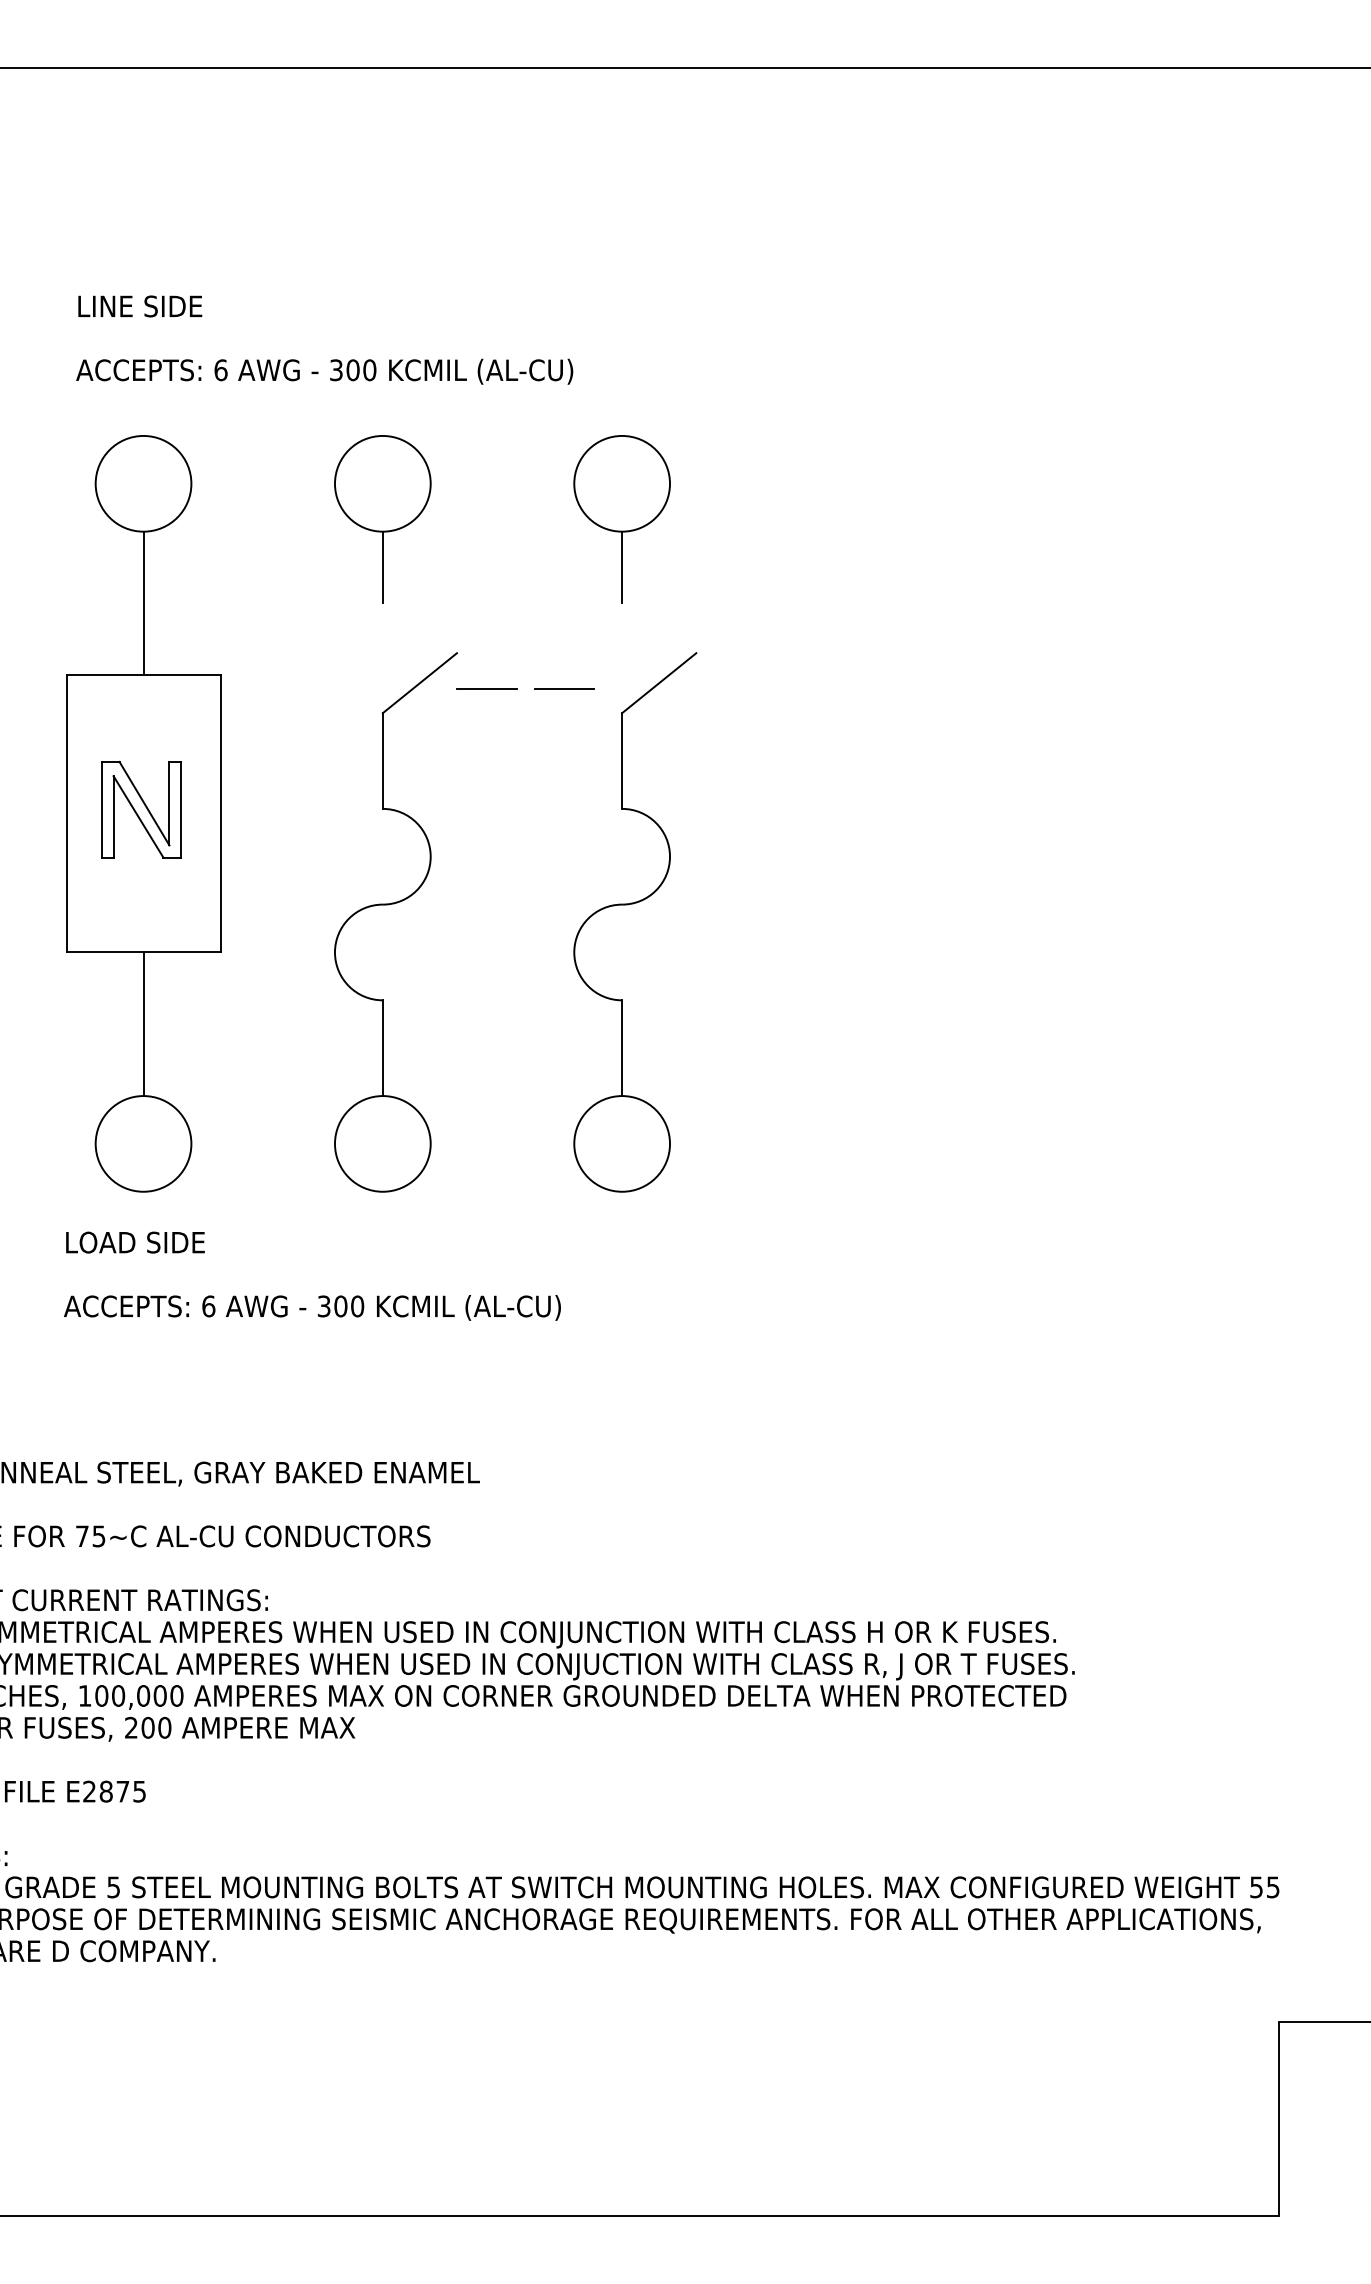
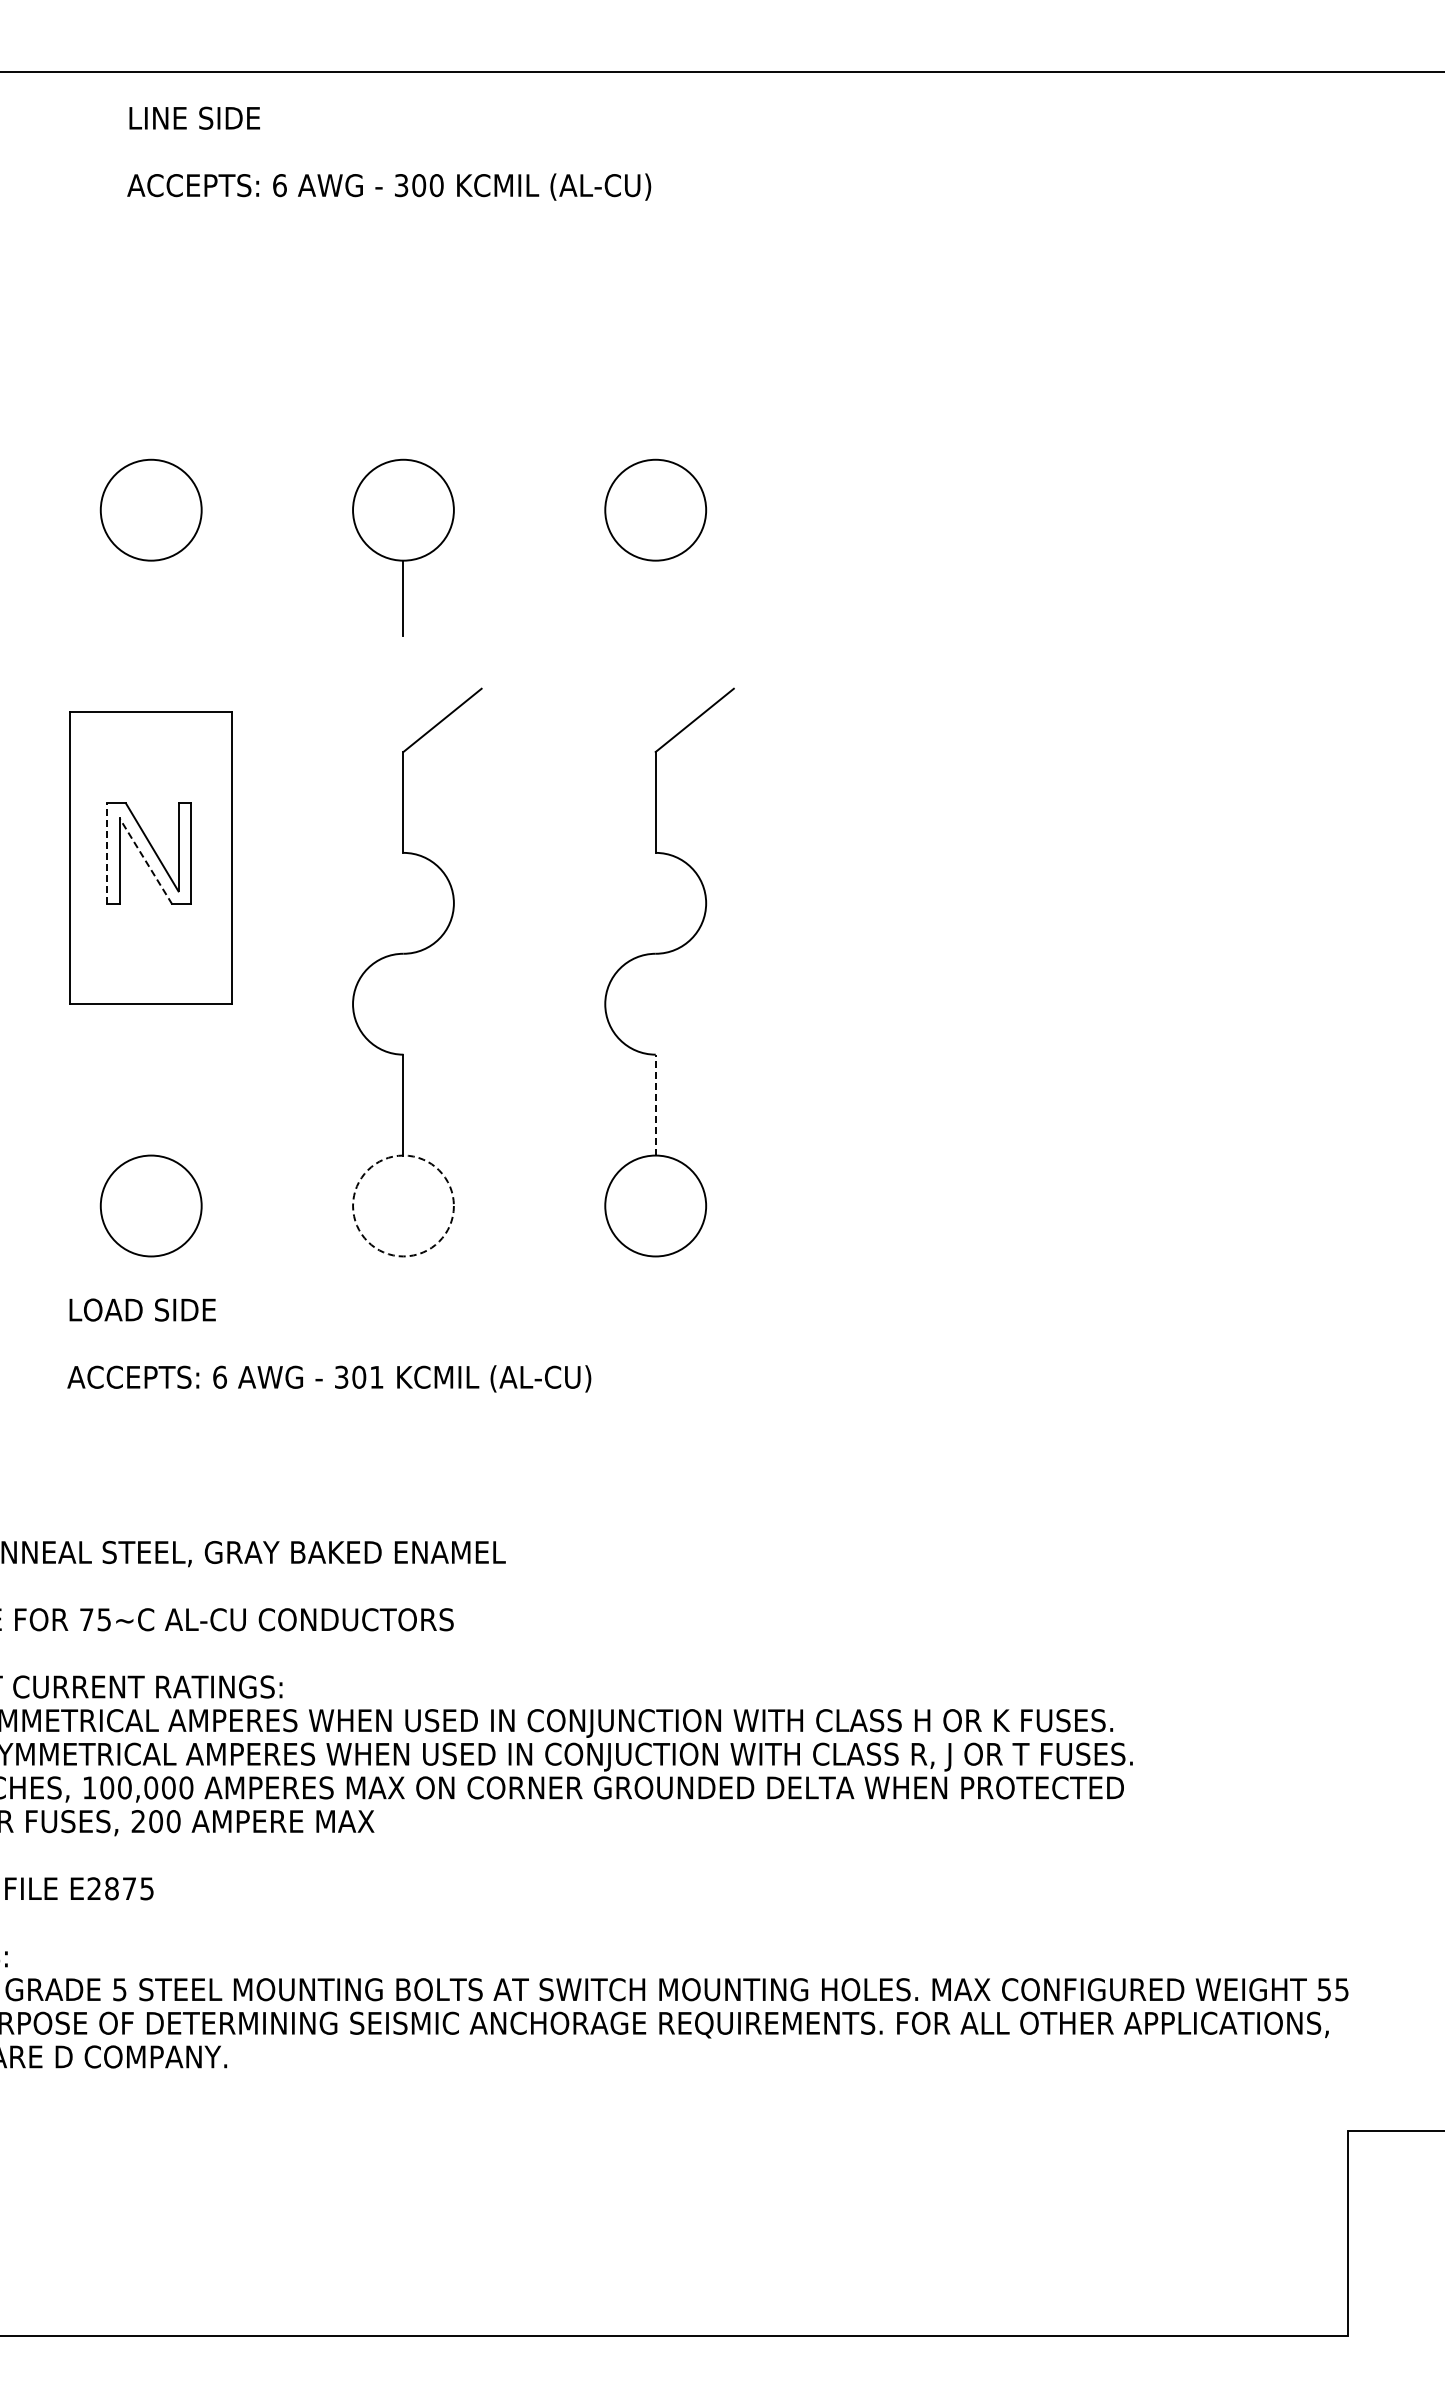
text: (324, 339) -> (389, 153), moved
line: (621, 567) -> (655, 598), removed
line: (143, 603) -> (151, 636), removed
line: (486, 688) -> (512, 726), removed
line: (564, 688) -> (594, 726), removed
line: (102, 809) -> (107, 853), solid -> dashed
line: (138, 816) -> (145, 860), solid -> dashed
line: (143, 1023) -> (151, 1079), removed
line: (621, 1047) -> (655, 1104), solid -> dashed
circle: (382, 1143) -> (403, 1205), solid -> dashed
text: (357, 1305) -> (376, 1376), 300 -> 301

